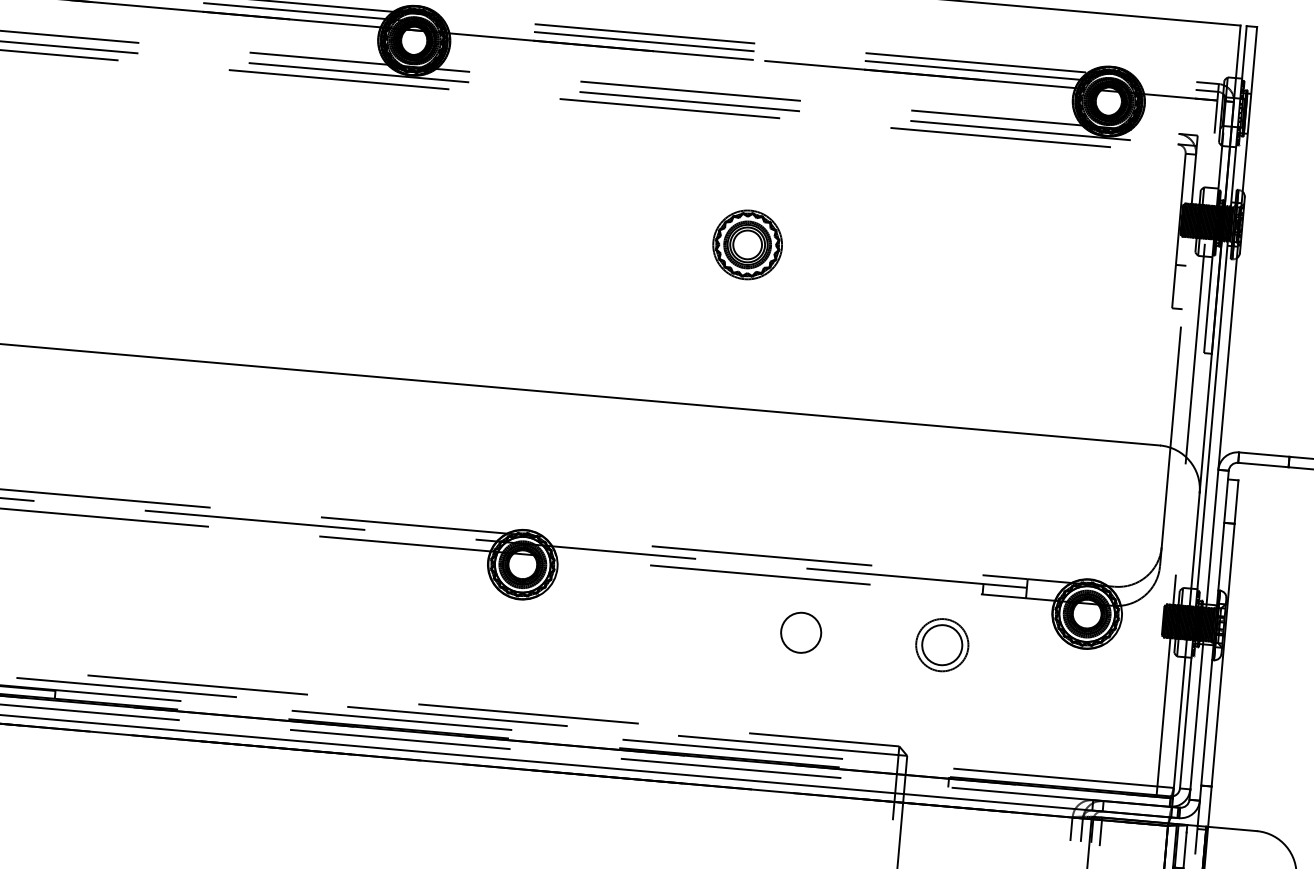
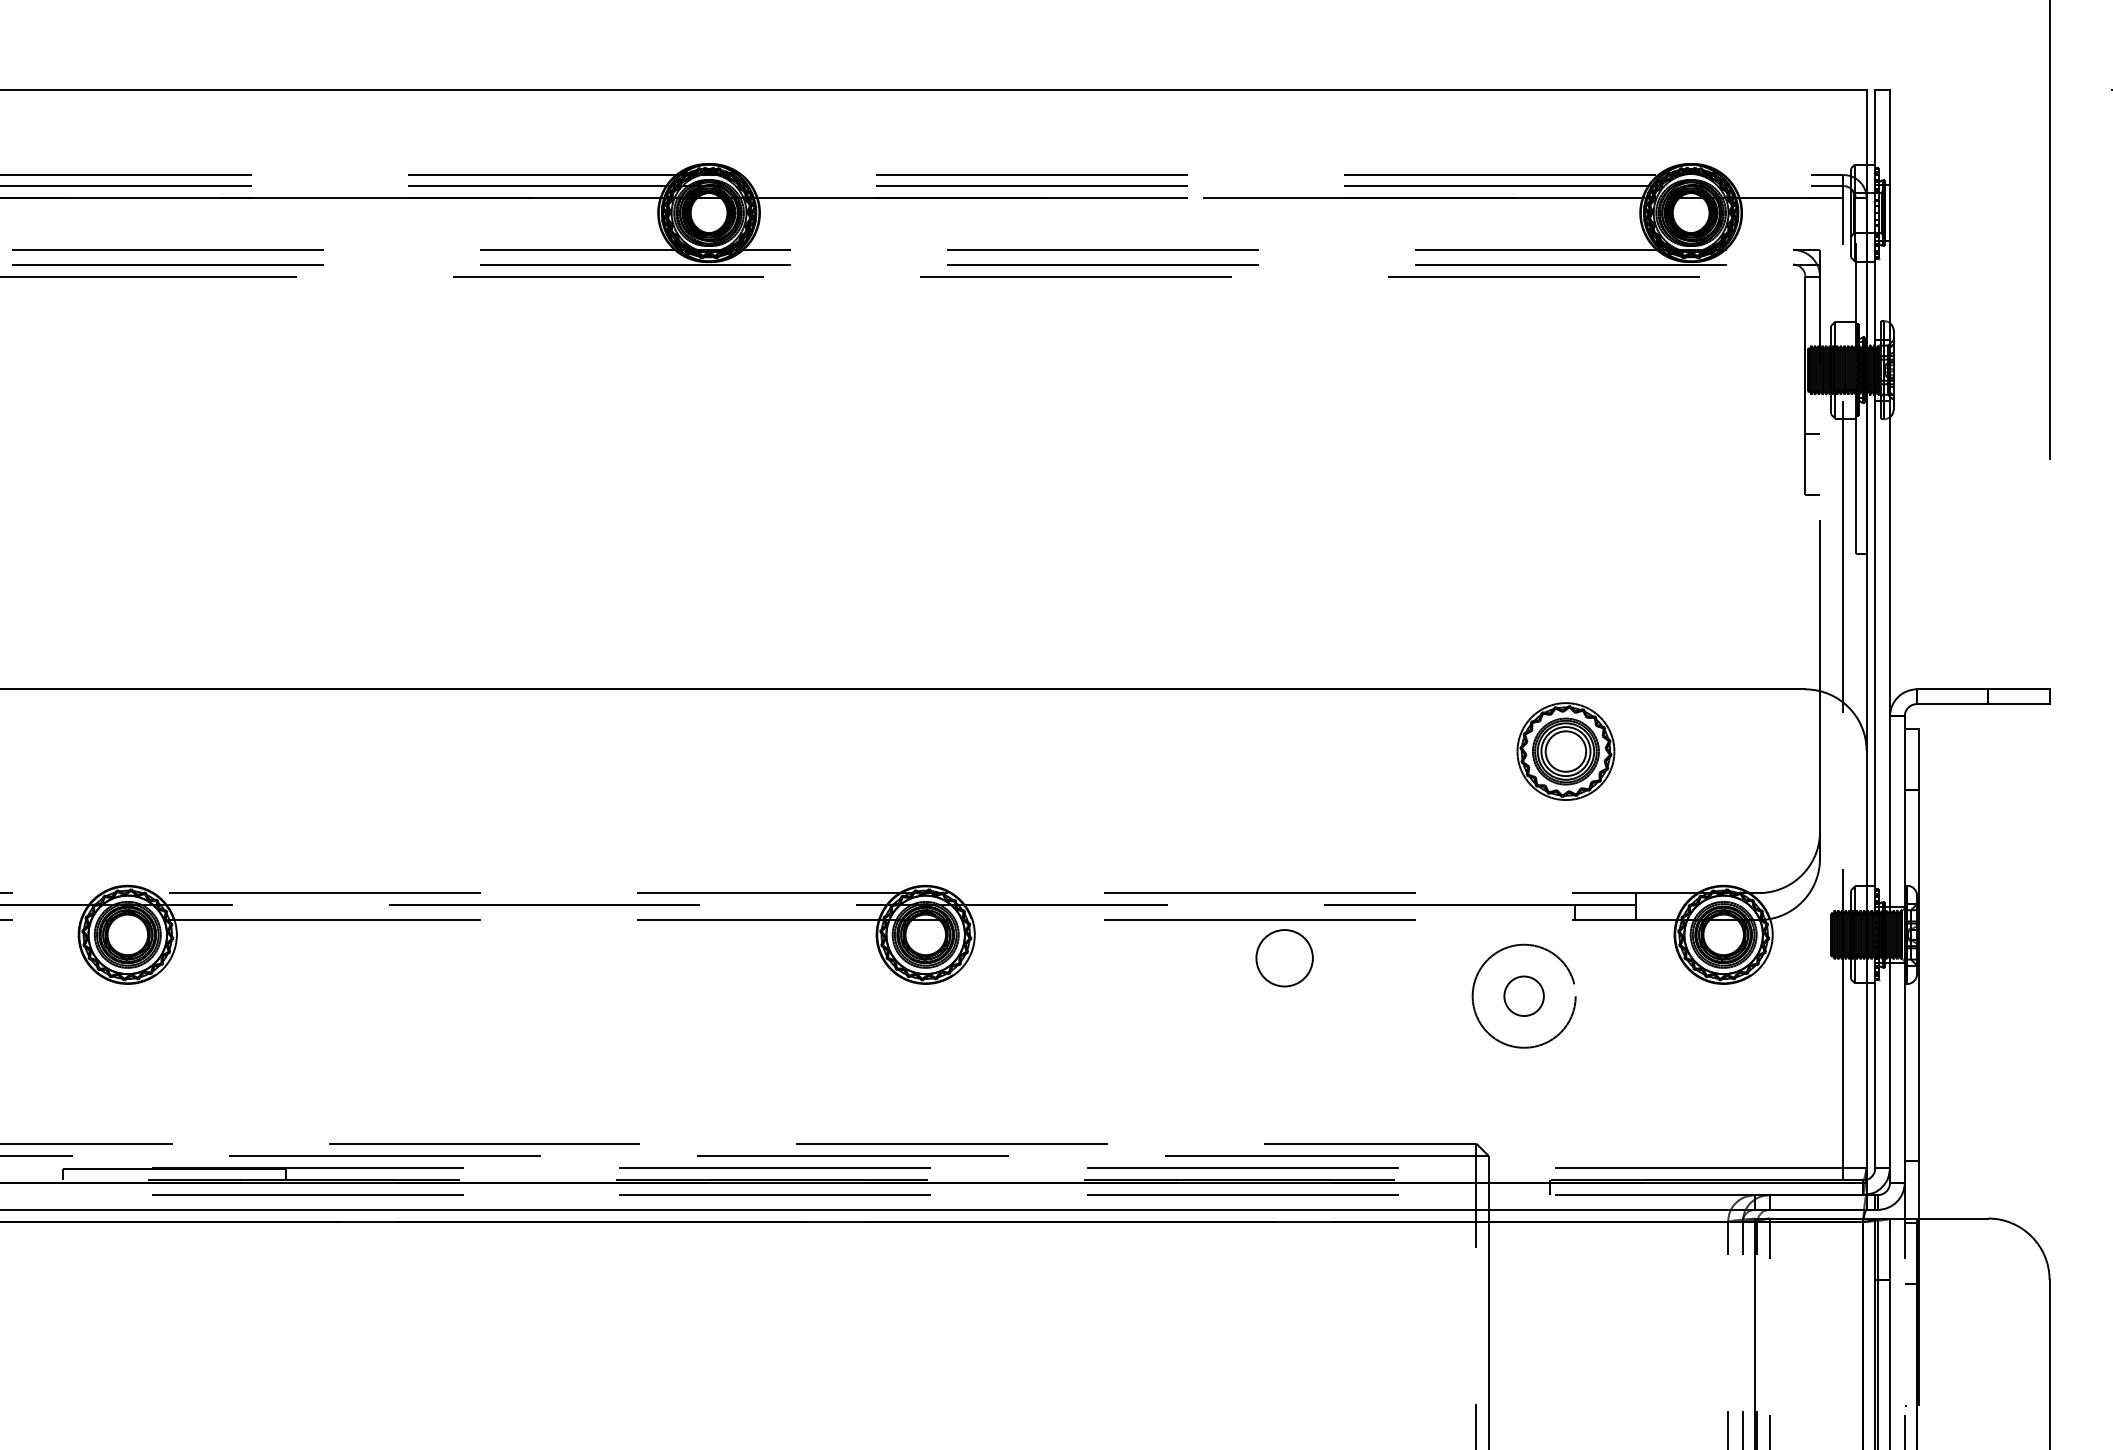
part: (747, 244) -> (1565, 751), moved
circle: (801, 632) -> (1284, 958), moved
circle: (941, 645) -> (1523, 996), size x0.7
circle: (942, 645) -> (1524, 996), size x1.4

